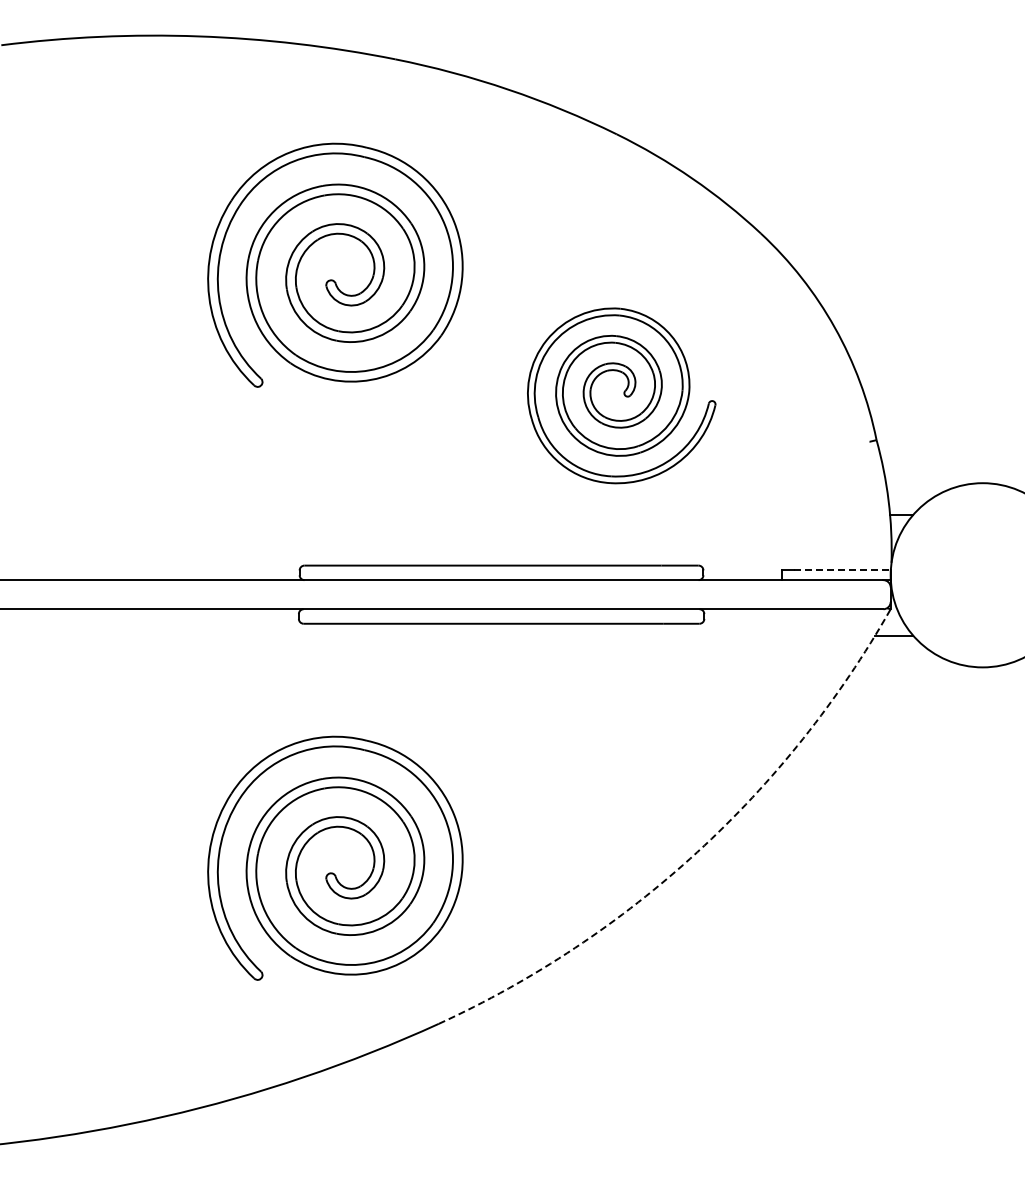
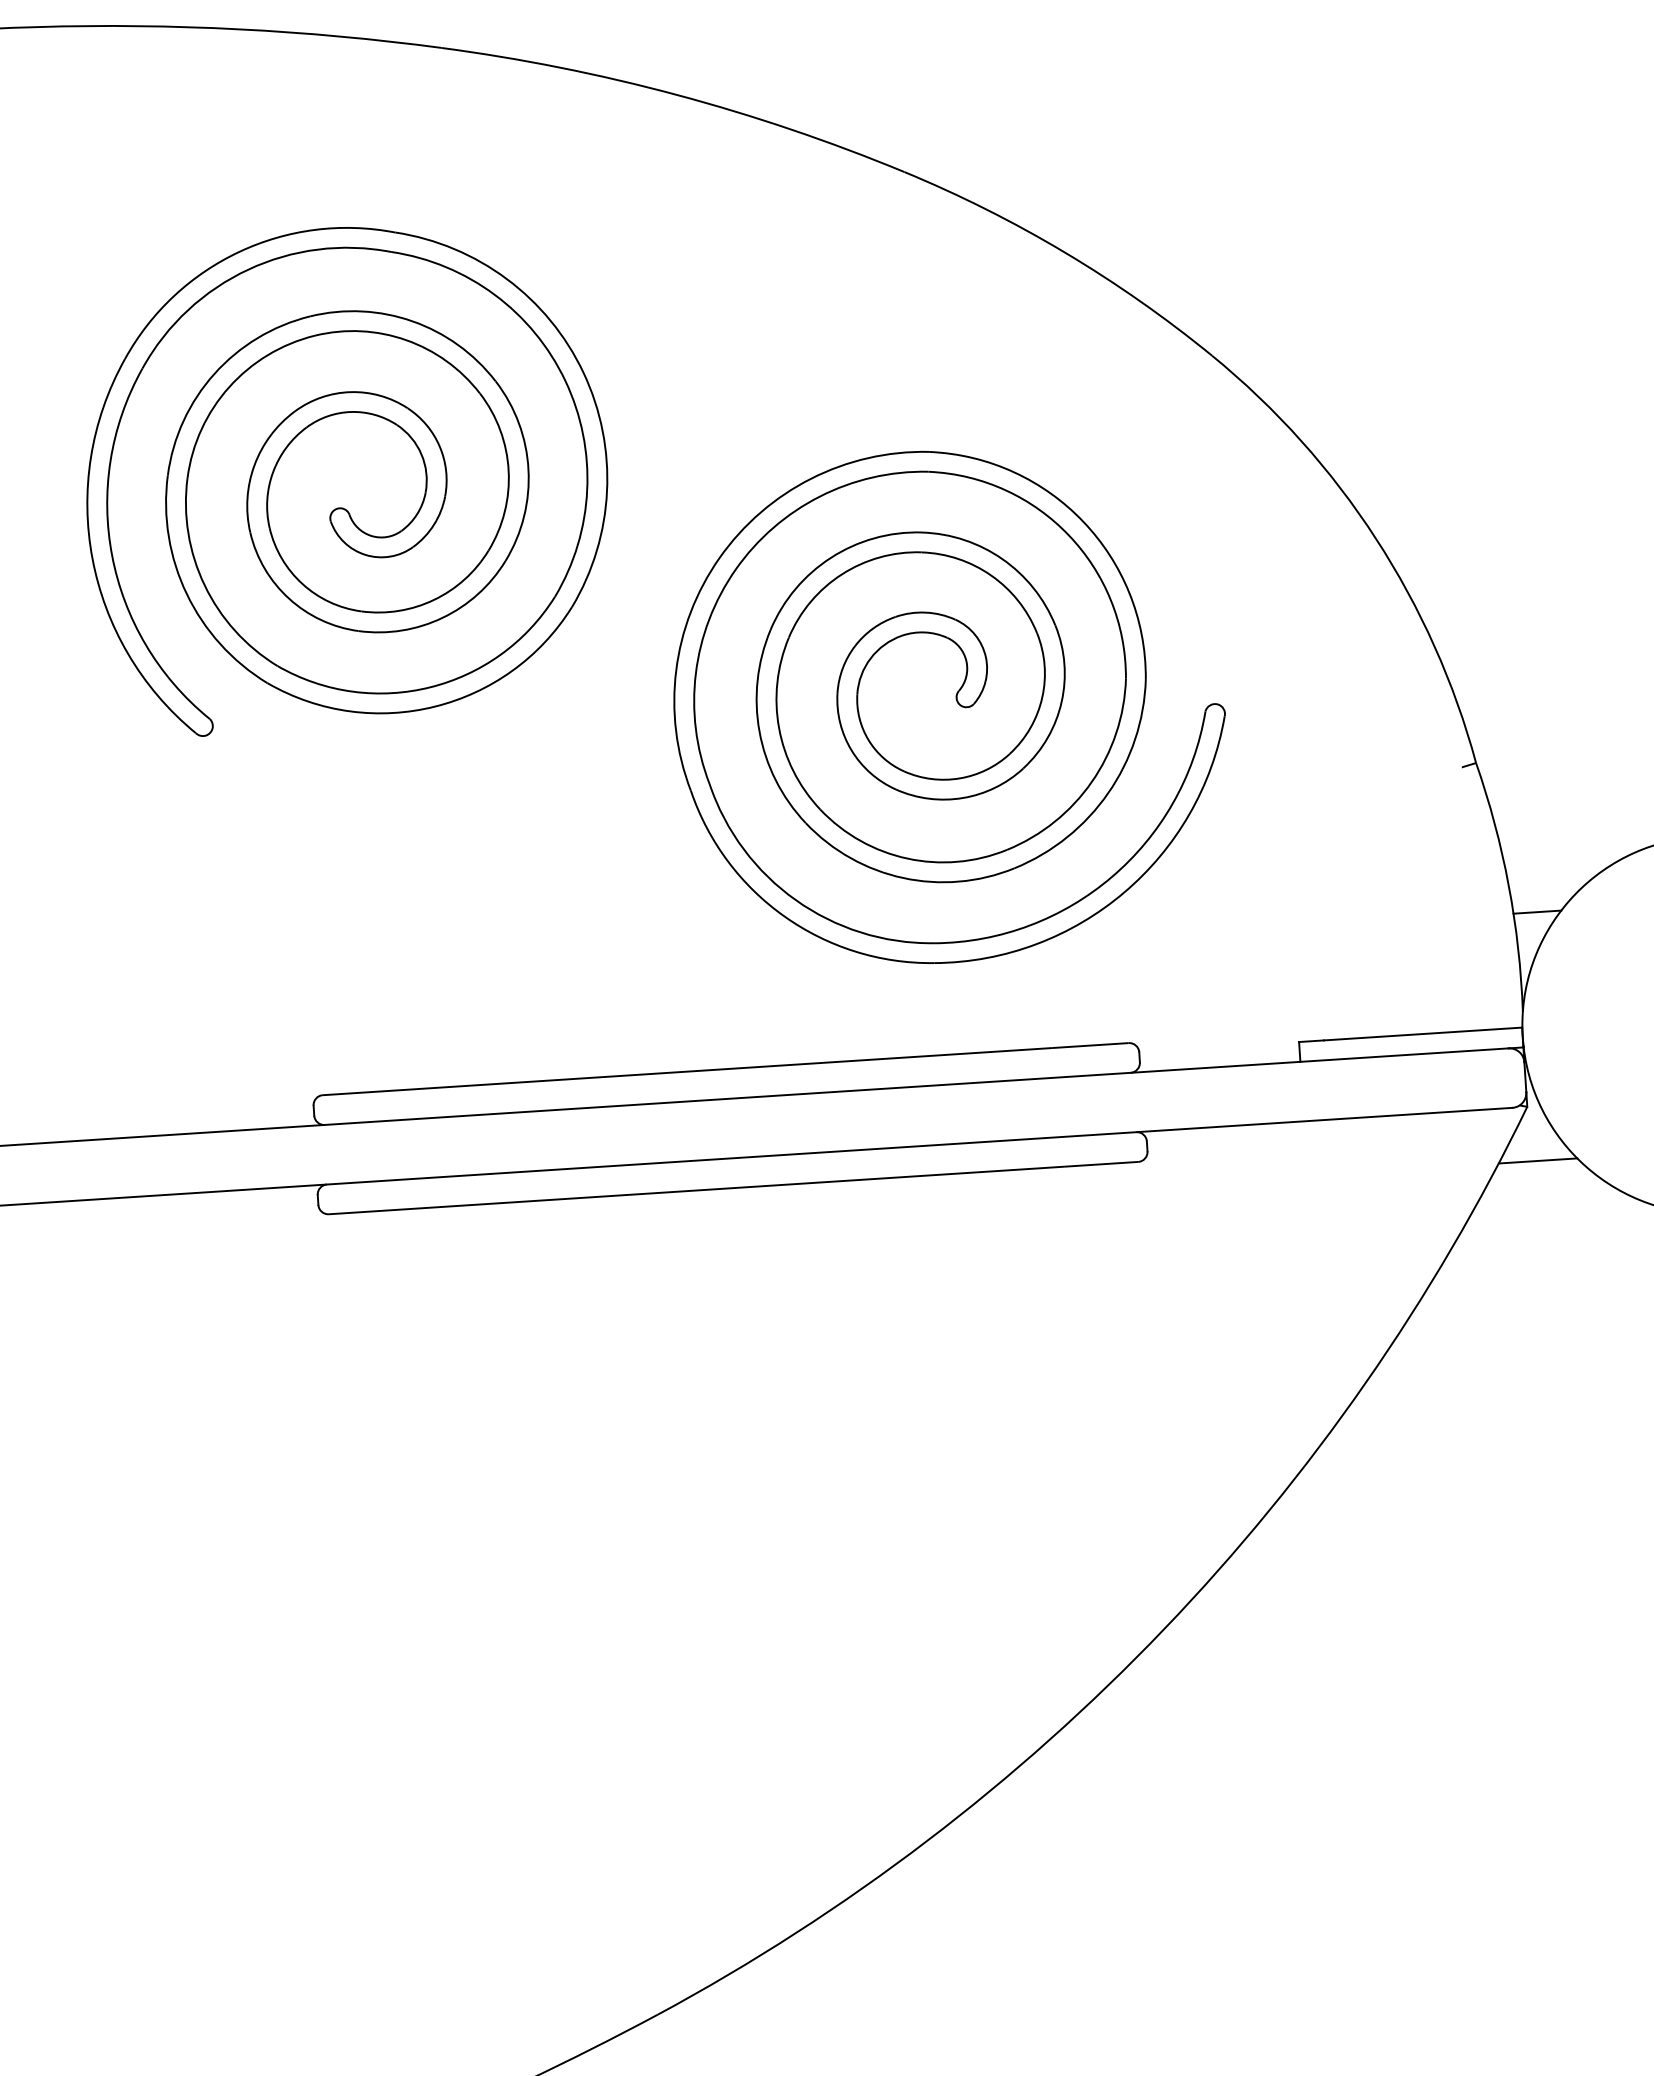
part: (621, 395) -> (948, 705), size x1.43
line: (842, 570) -> (1423, 1034), dashed -> solid
arc: (697, 852) -> (1164, 1629), dashed -> solid
part: (333, 872) -> (422, 1718), removed

